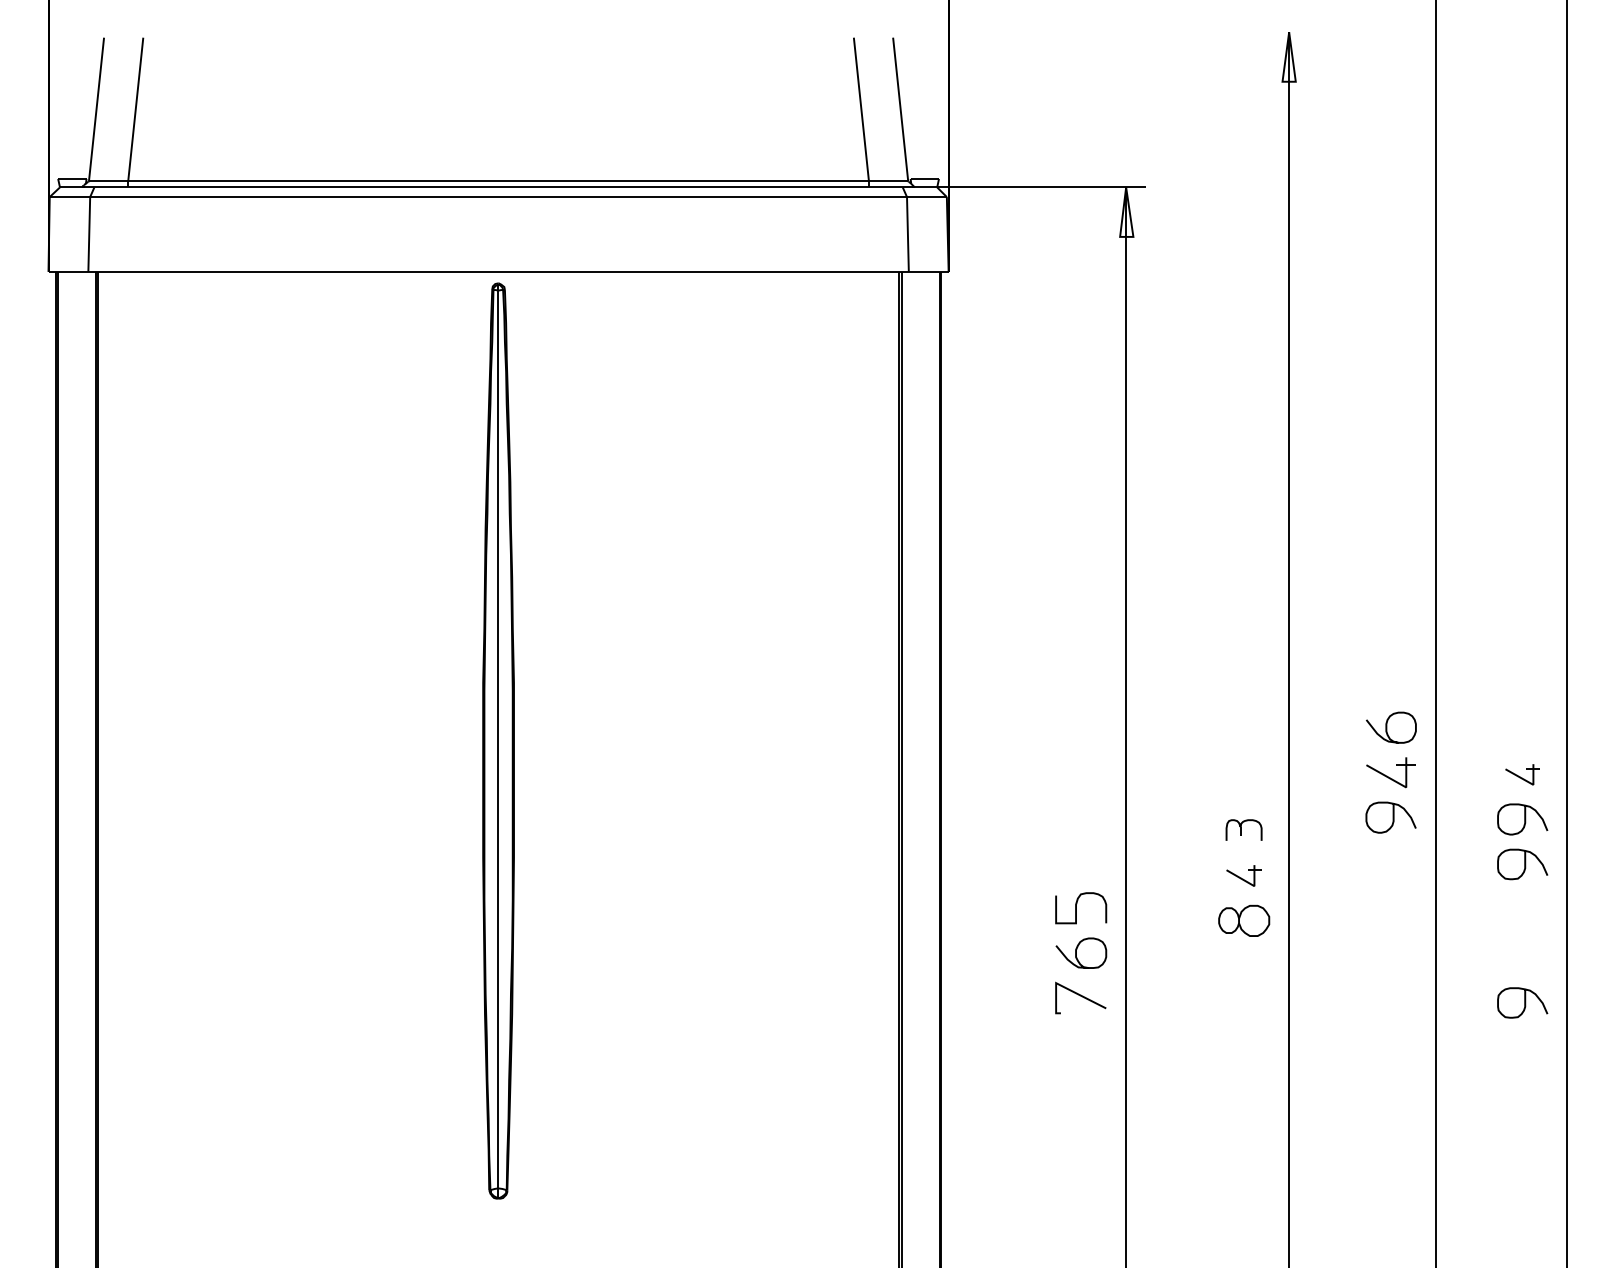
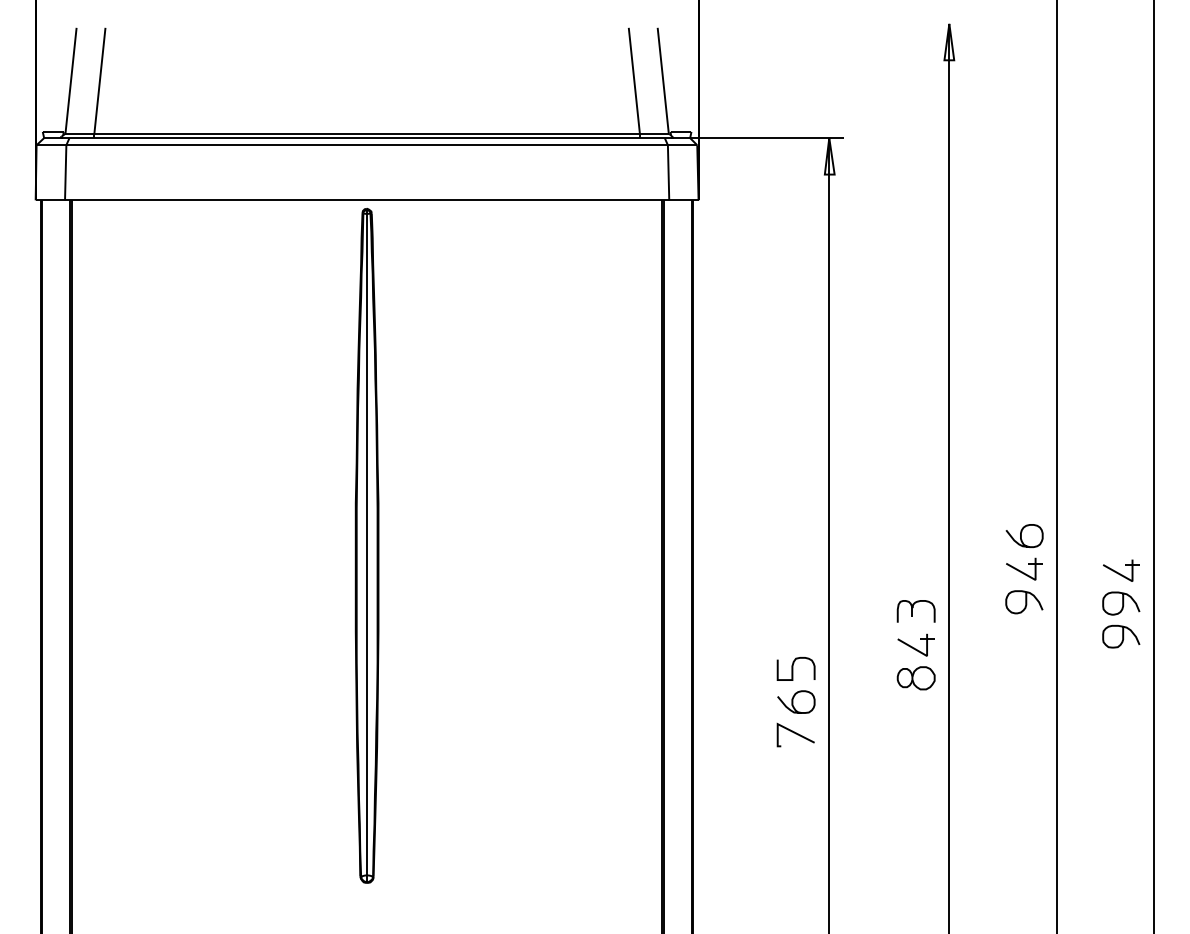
part: (1522, 774) -> (1121, 570), size x1.43
part: (1243, 830) -> (915, 611), size x1.43
part: (1243, 875) -> (915, 644), size x1.43
curve: (1524, 1002) -> (1122, 738), removed

